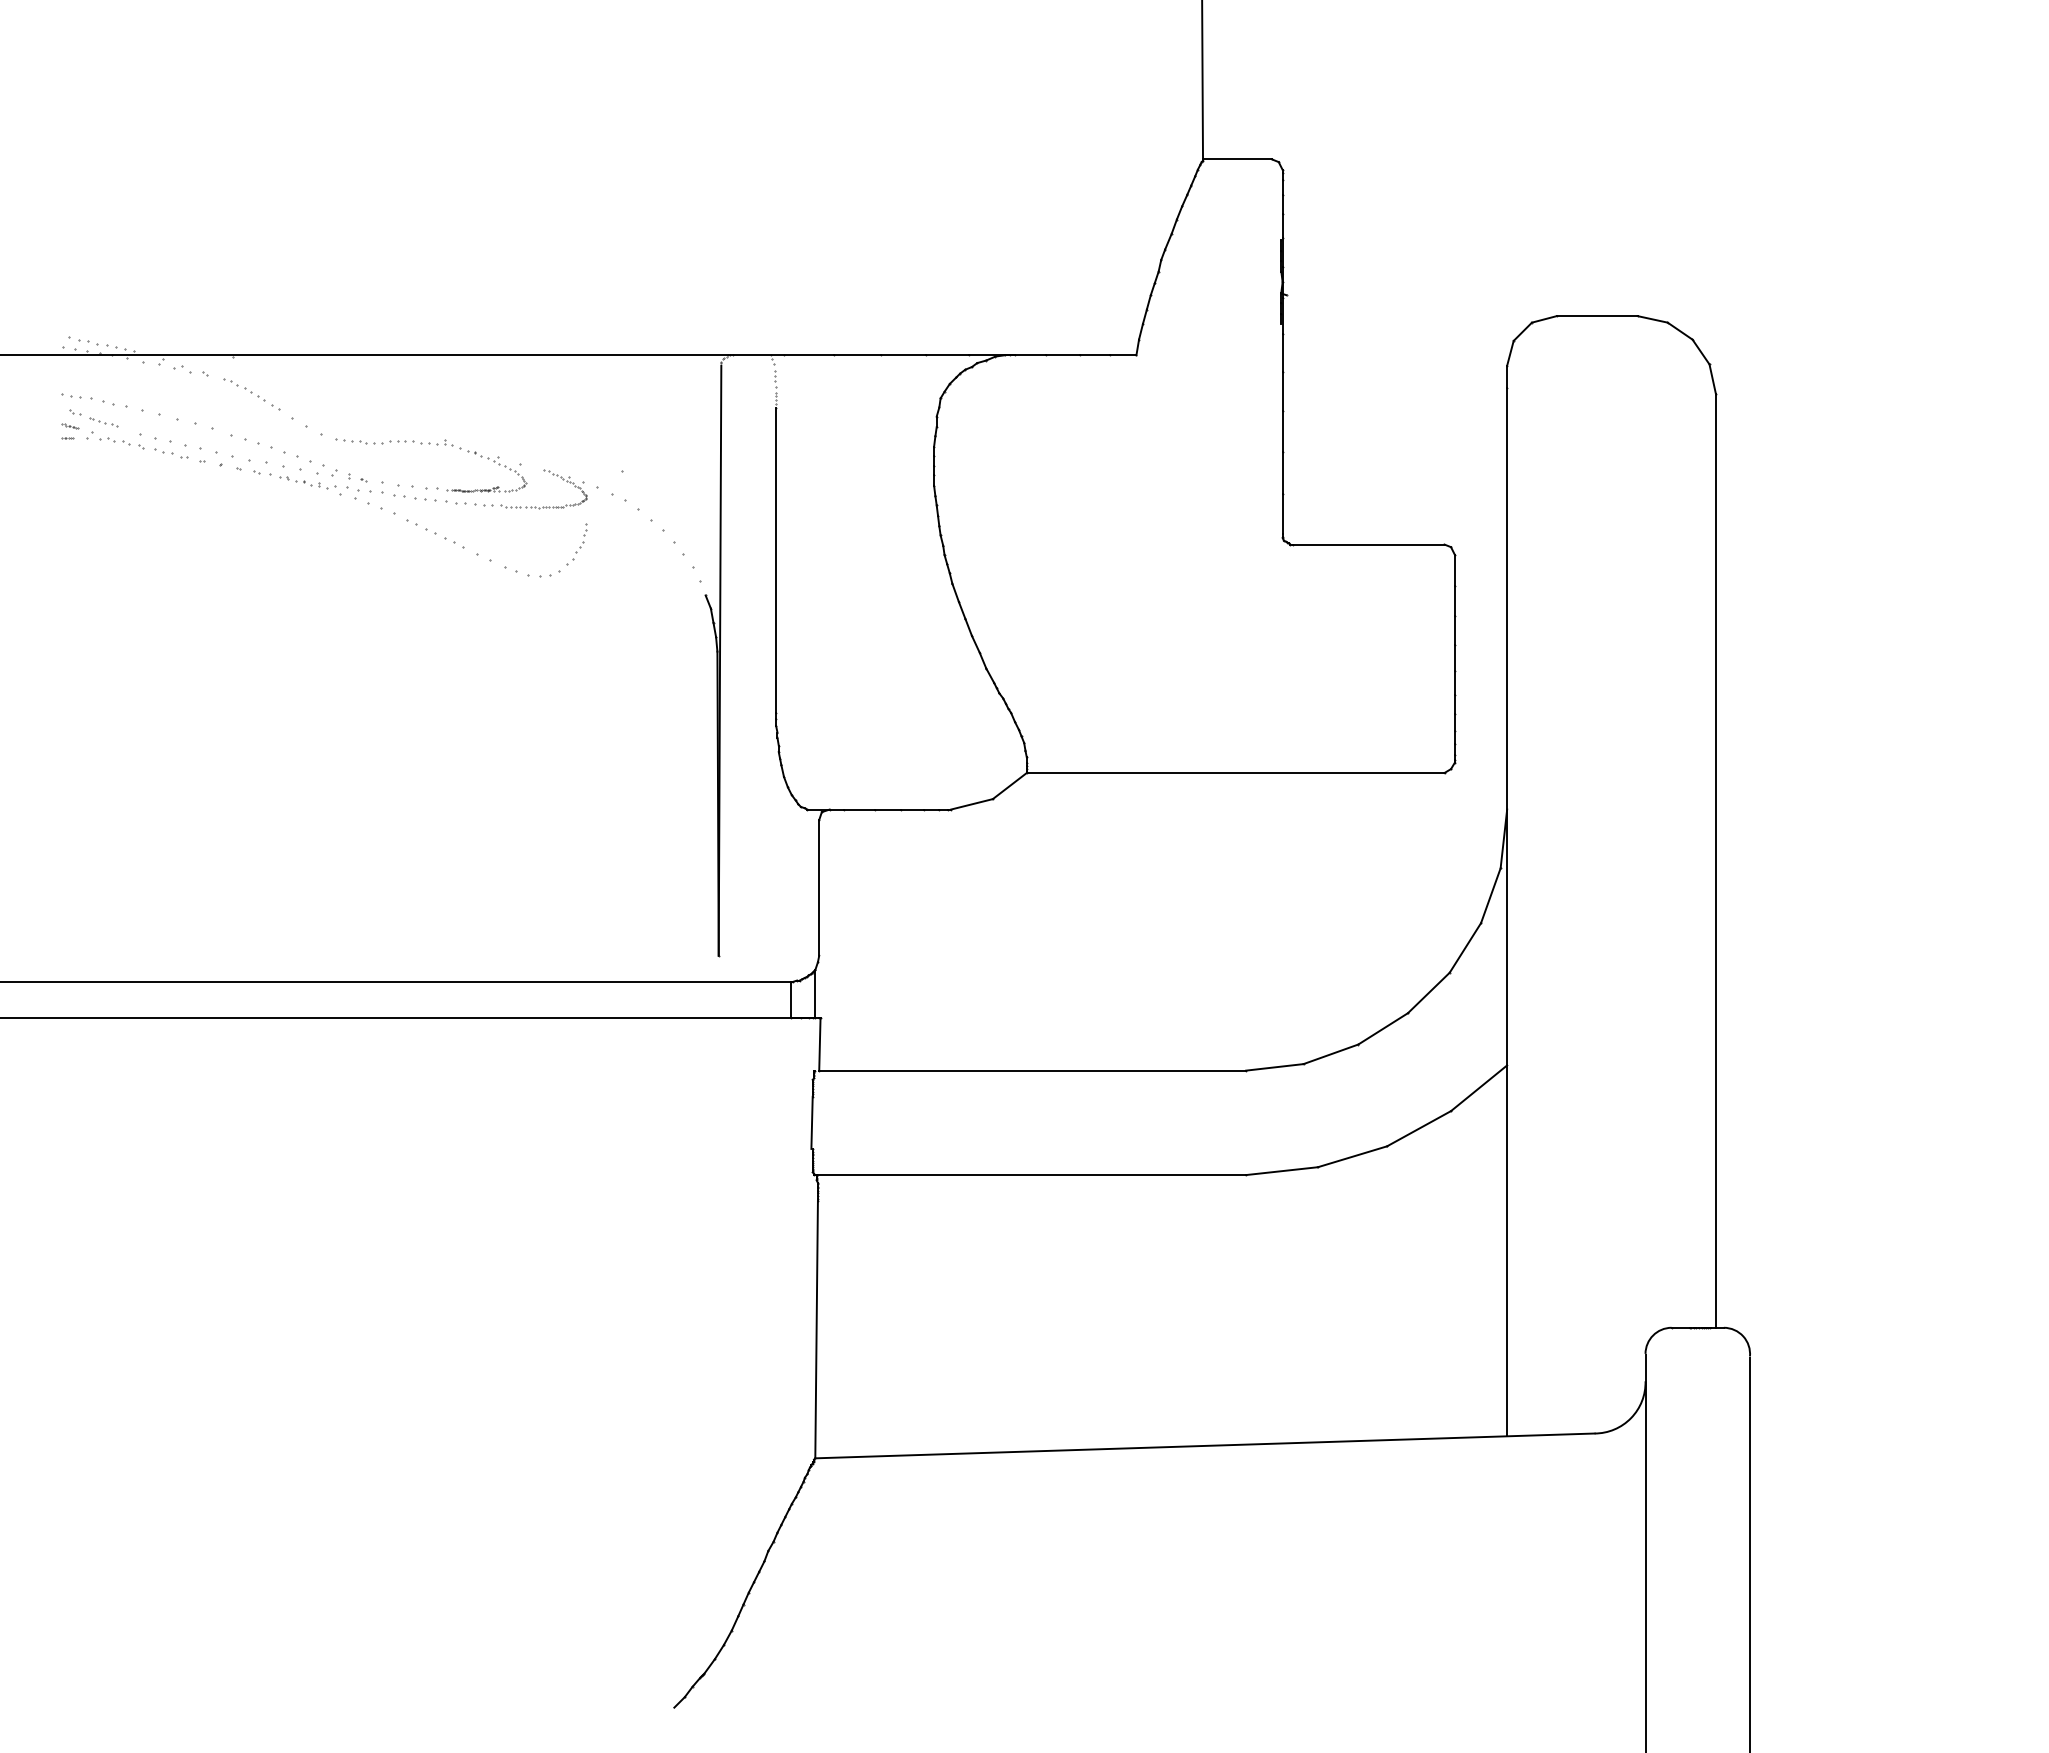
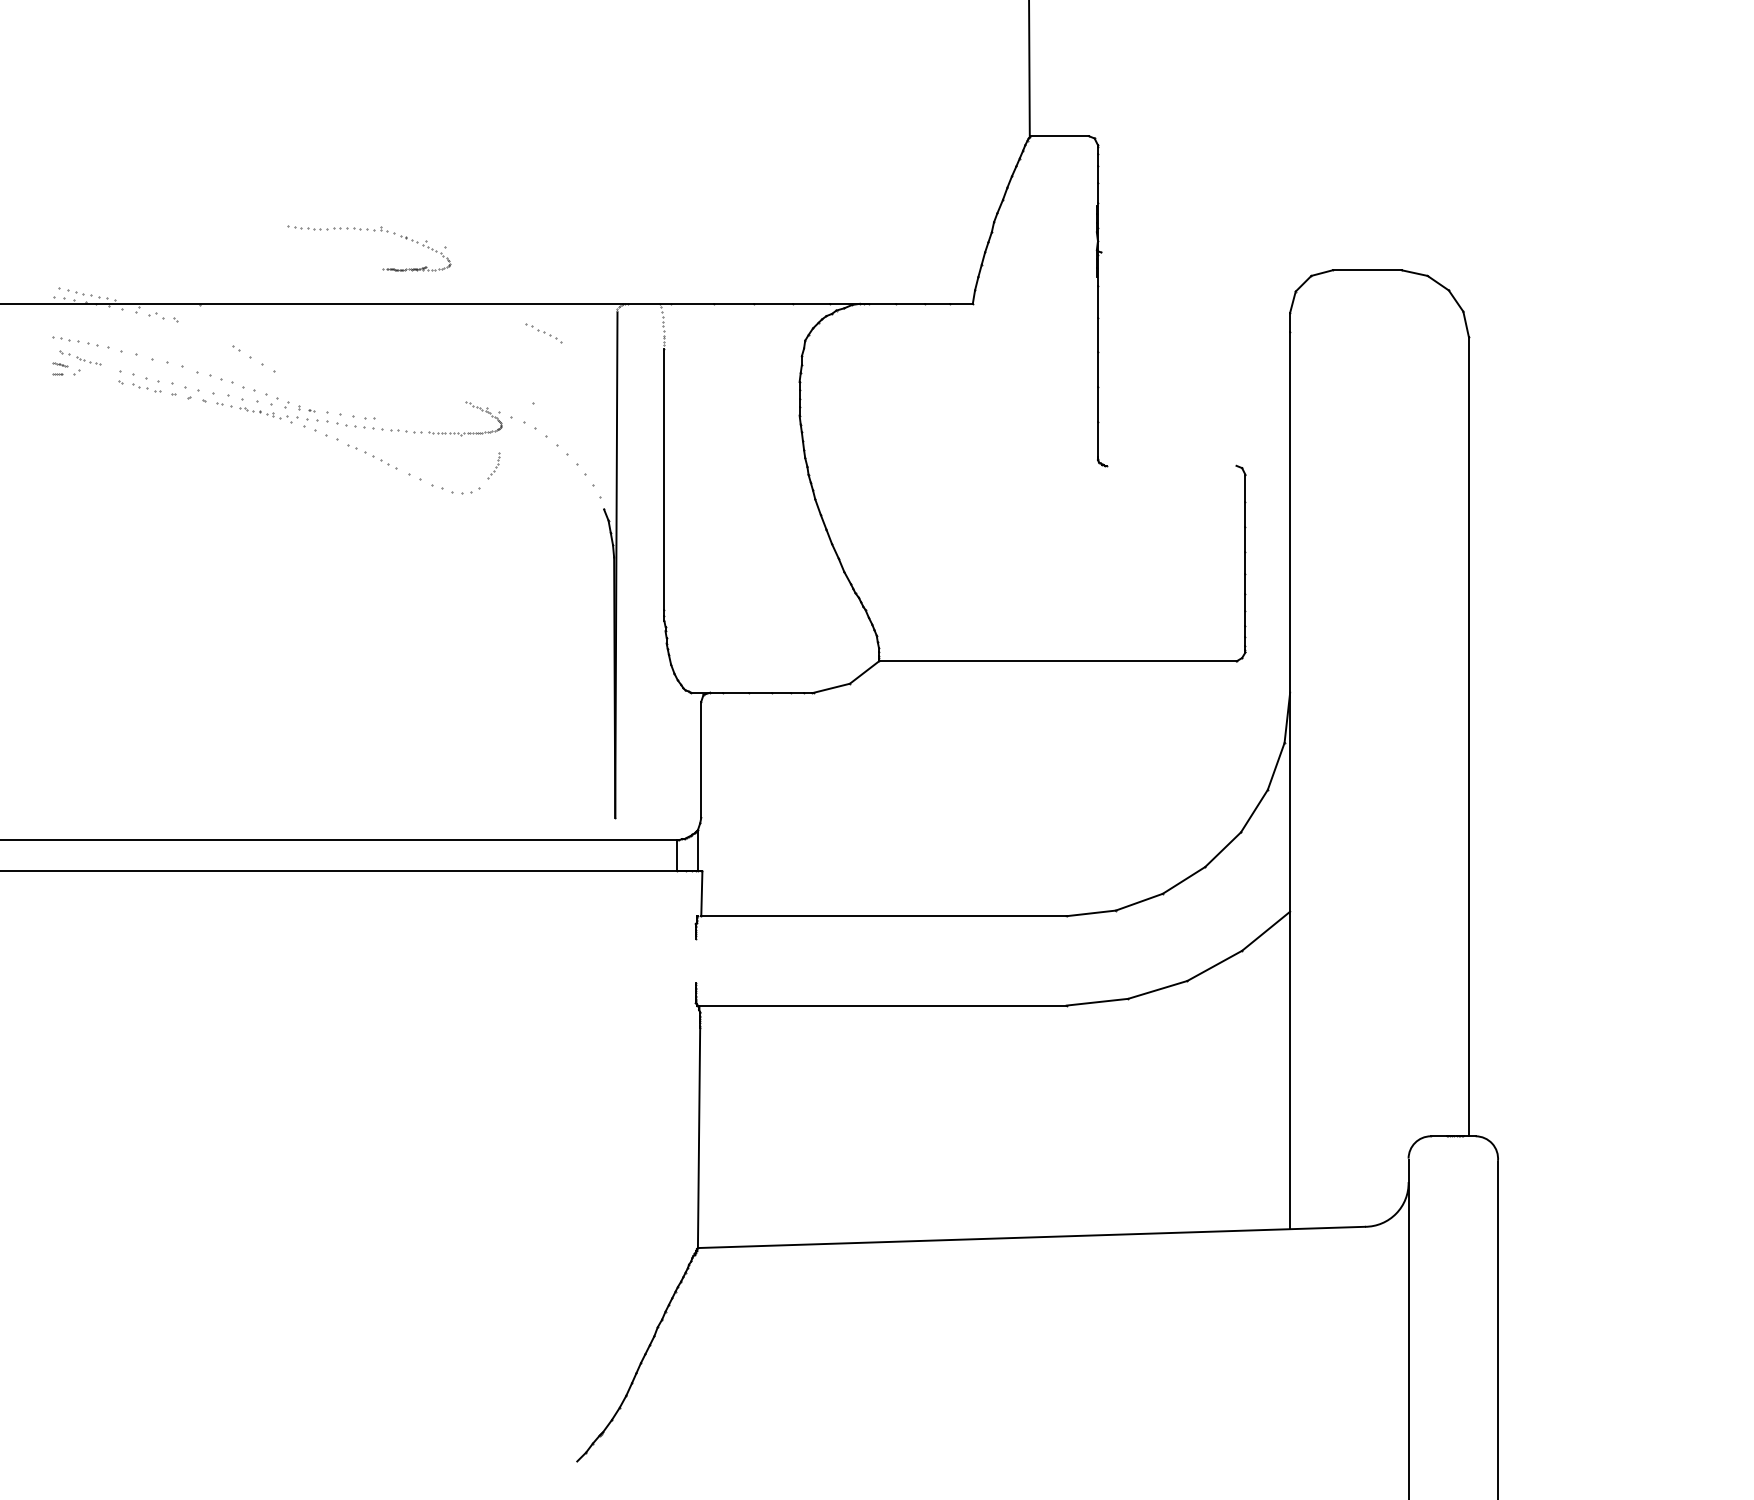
part: (244, 389) -> (544, 333), moved
part: (114, 441) -> (98, 377), removed
part: (437, 445) -> (374, 231), moved
part: (576, 544) -> (493, 465), size x0.7
line: (1368, 544) -> (1171, 465), removed
line: (811, 1122) -> (694, 960), removed

